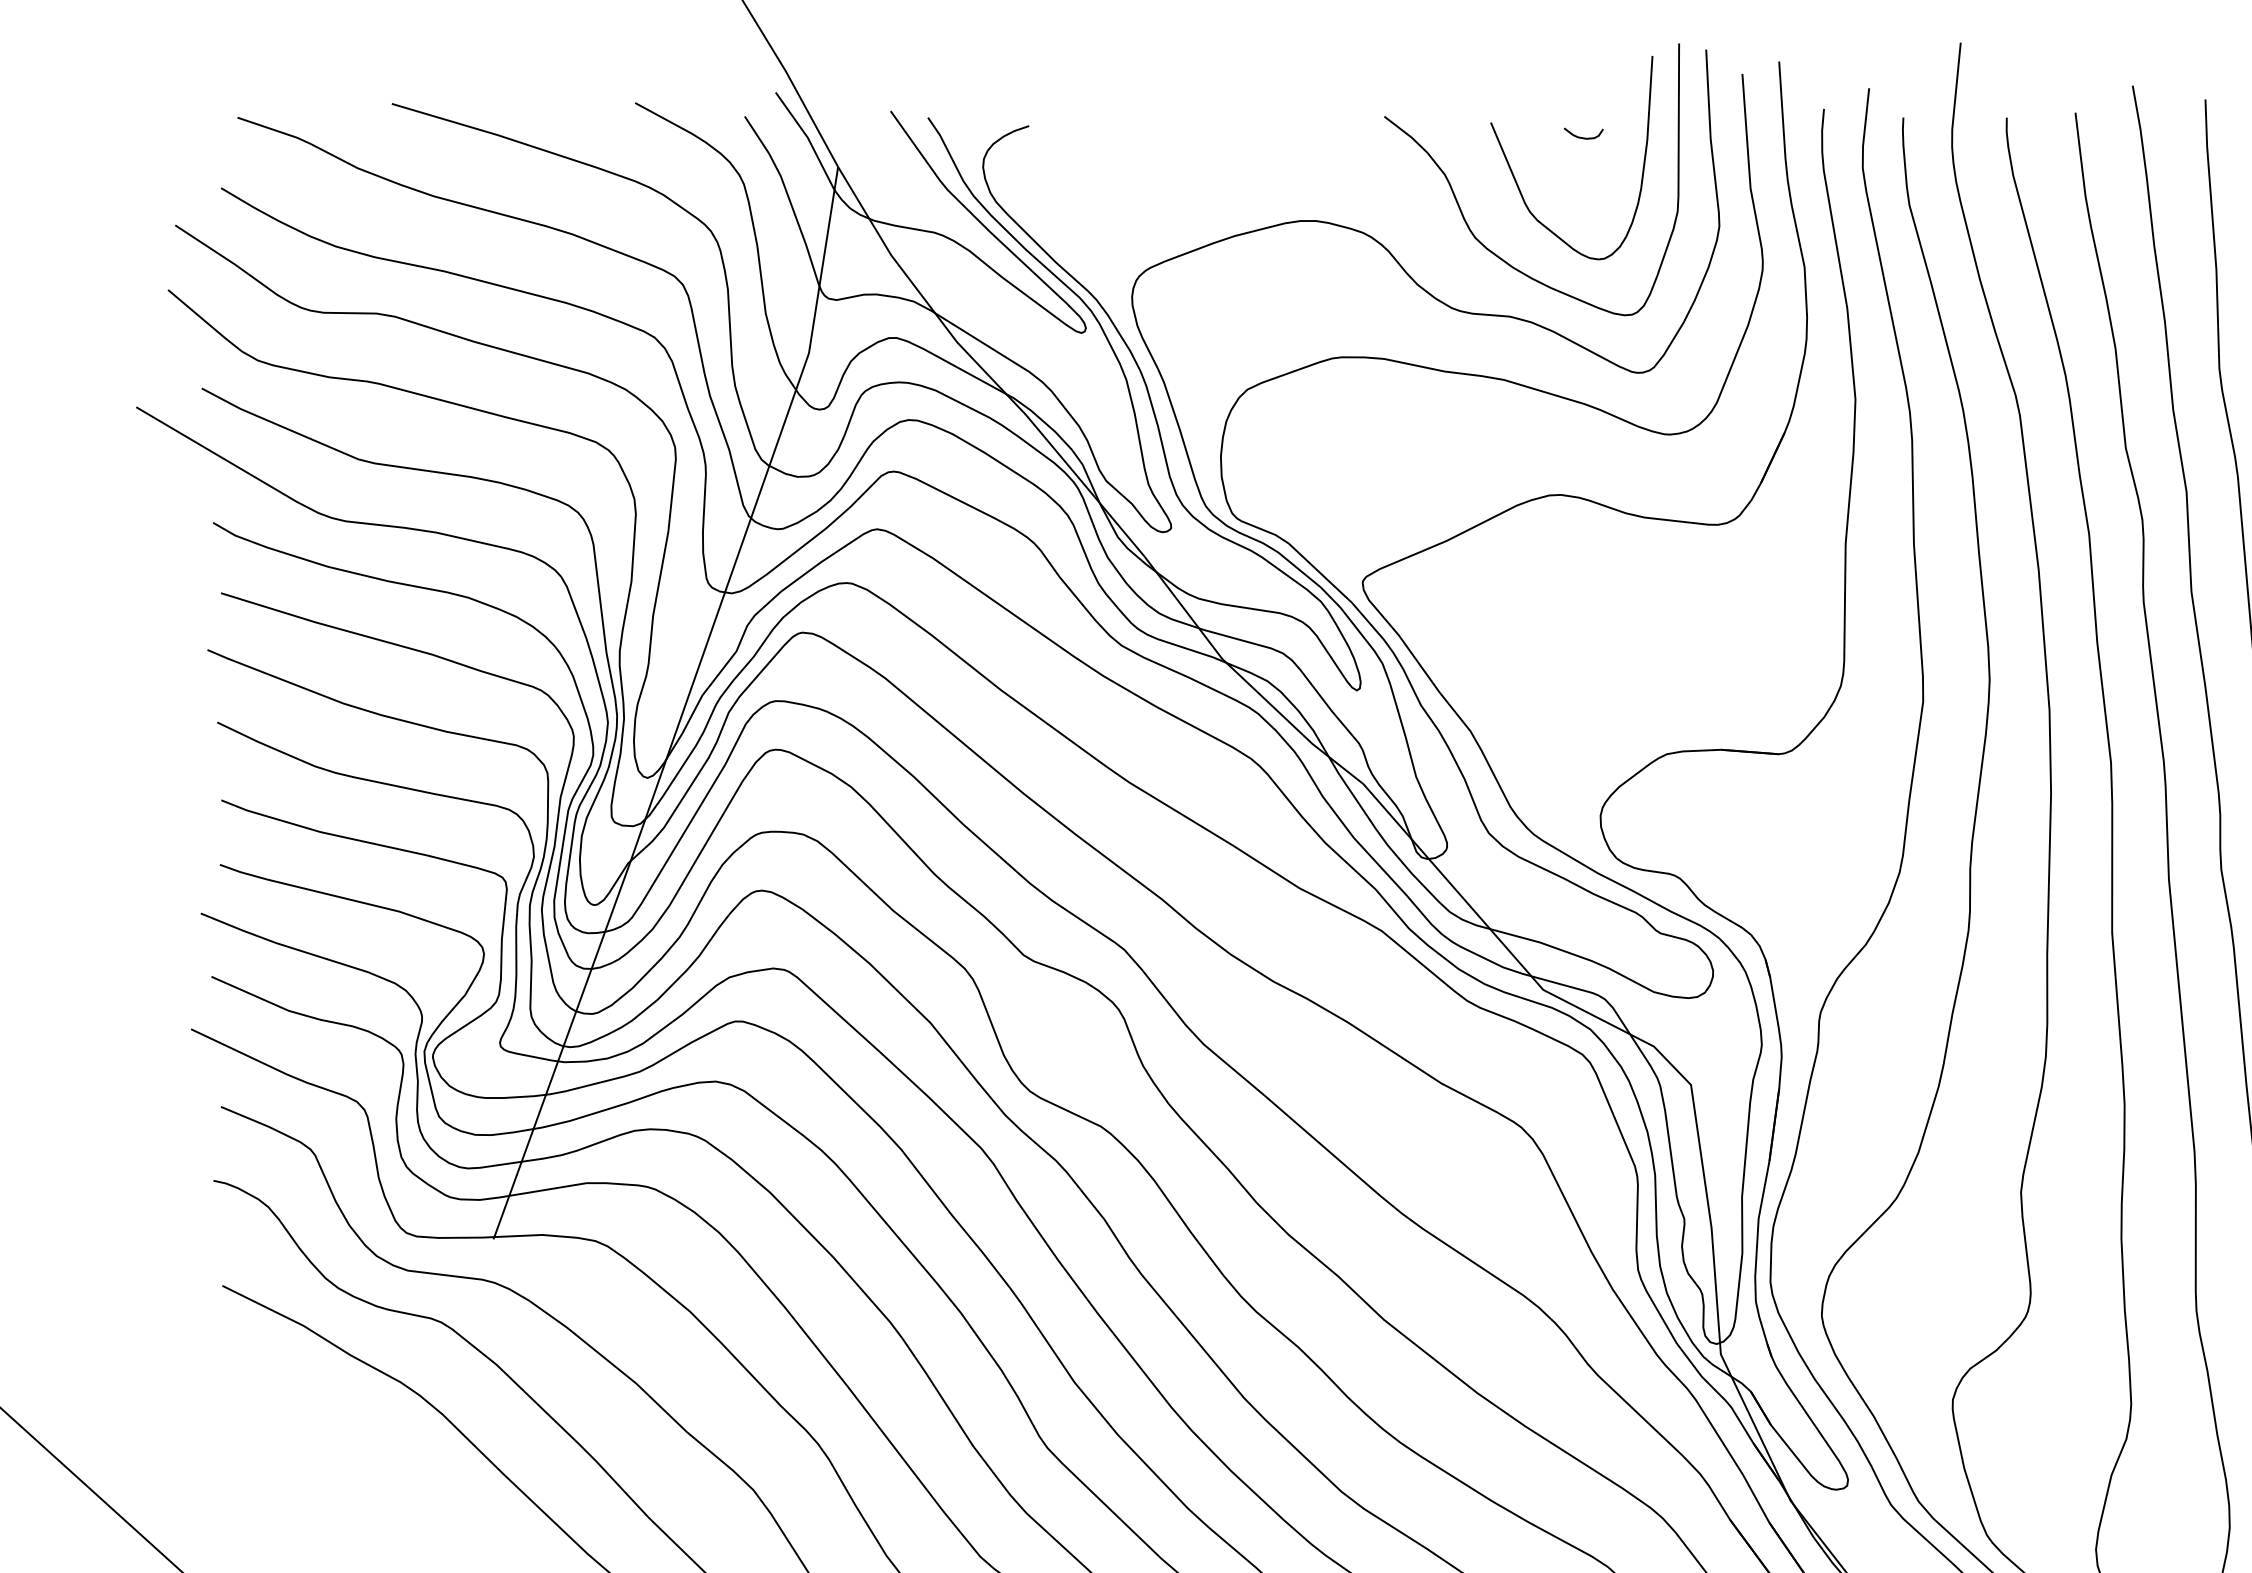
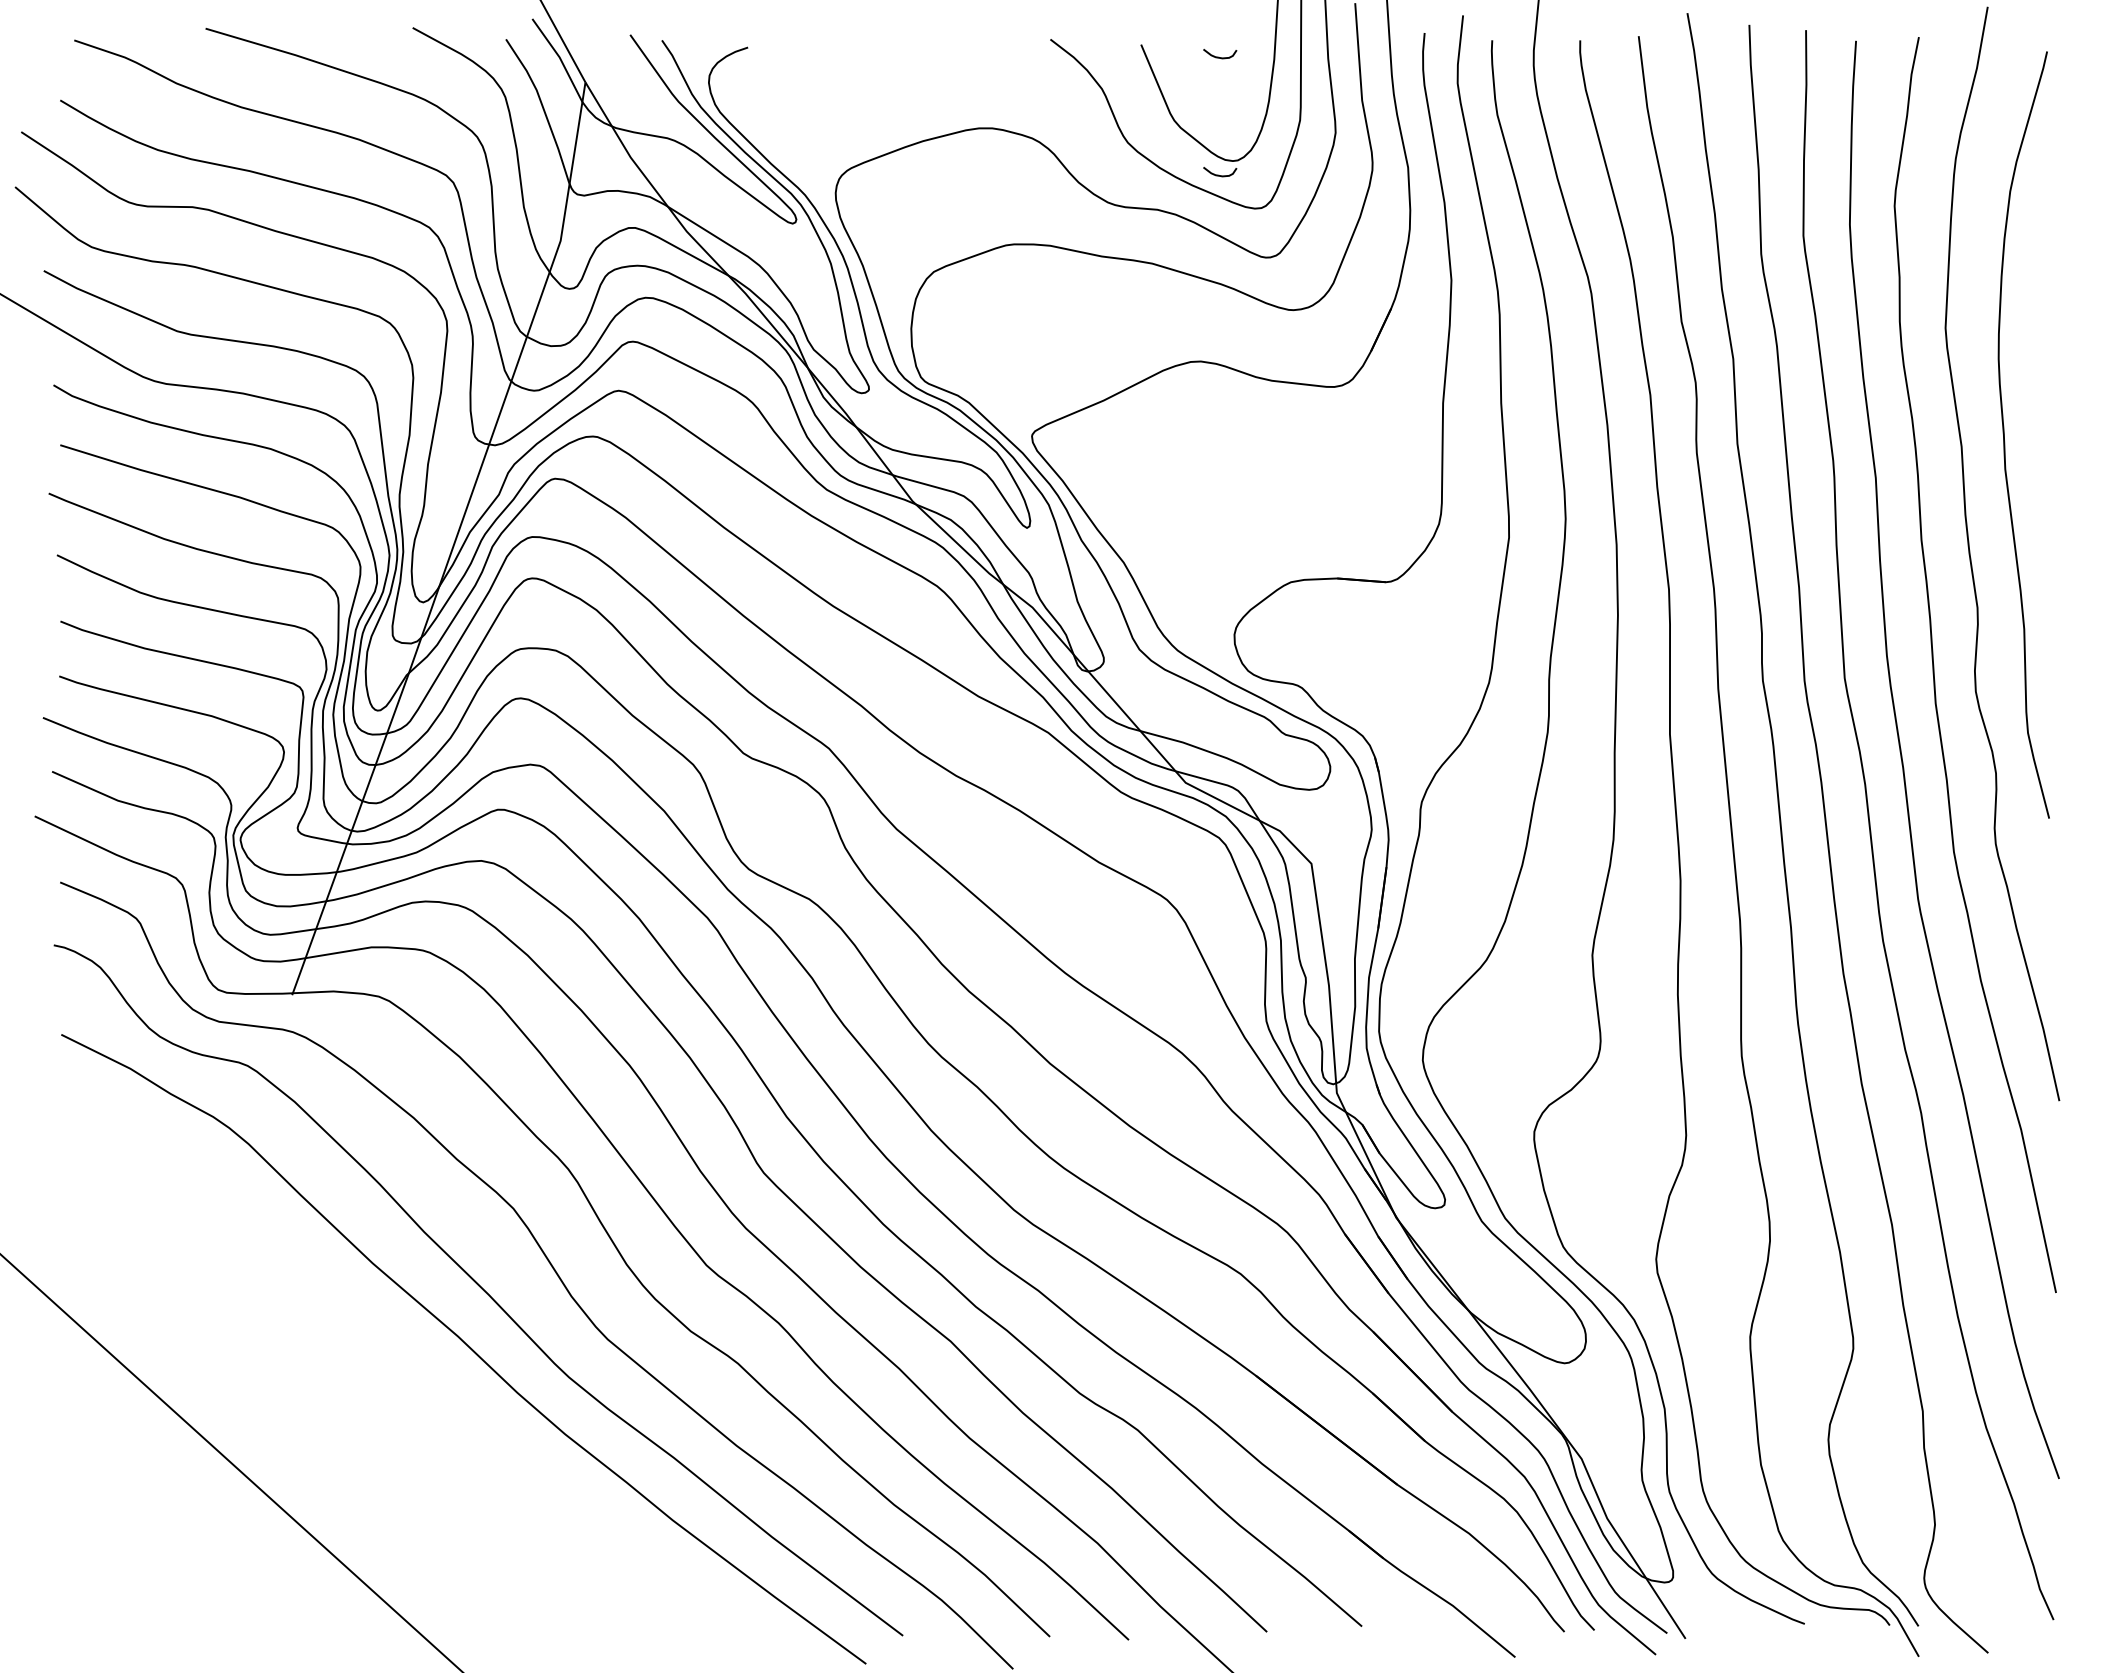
curve: (1581, 275) -> (1218, 174), added

